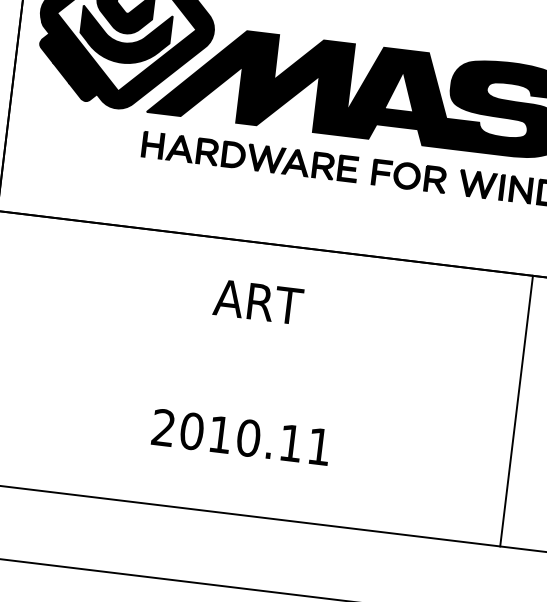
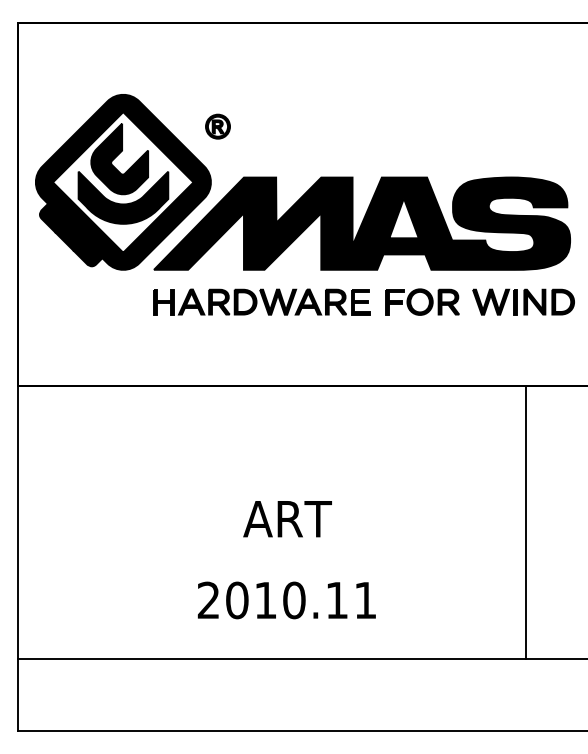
text: (258, 302) -> (287, 519), moved
line: (517, 411) -> (526, 522), moved
text: (240, 437) -> (286, 600), moved

